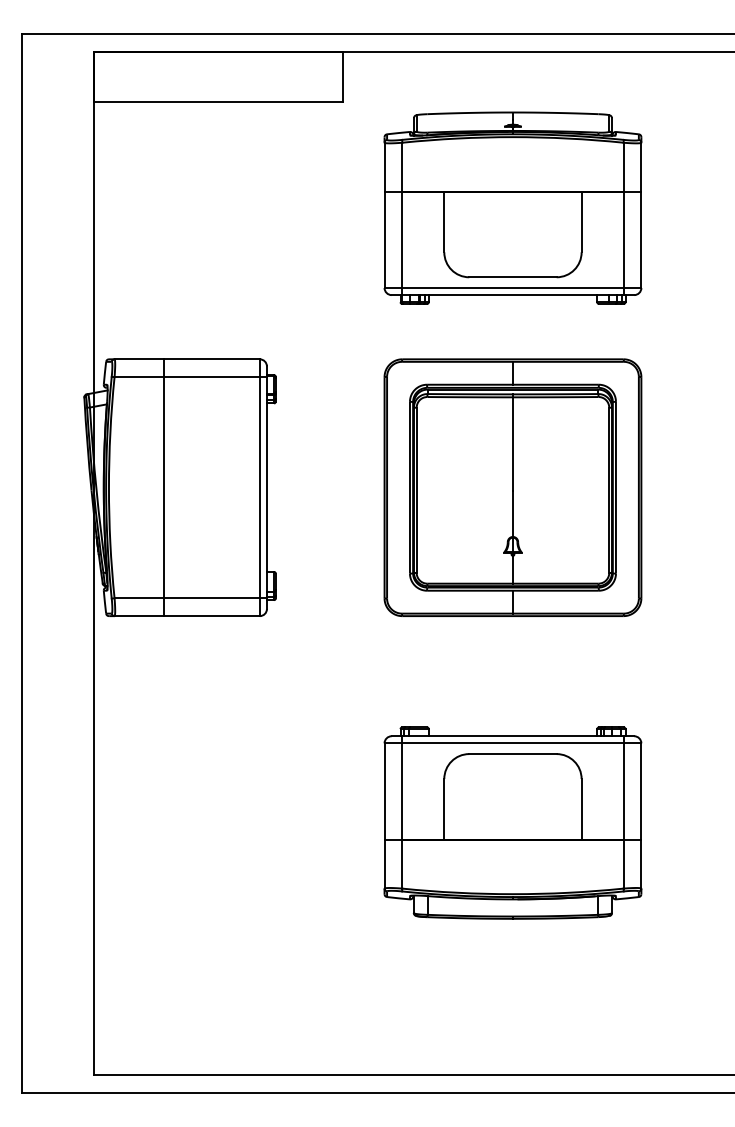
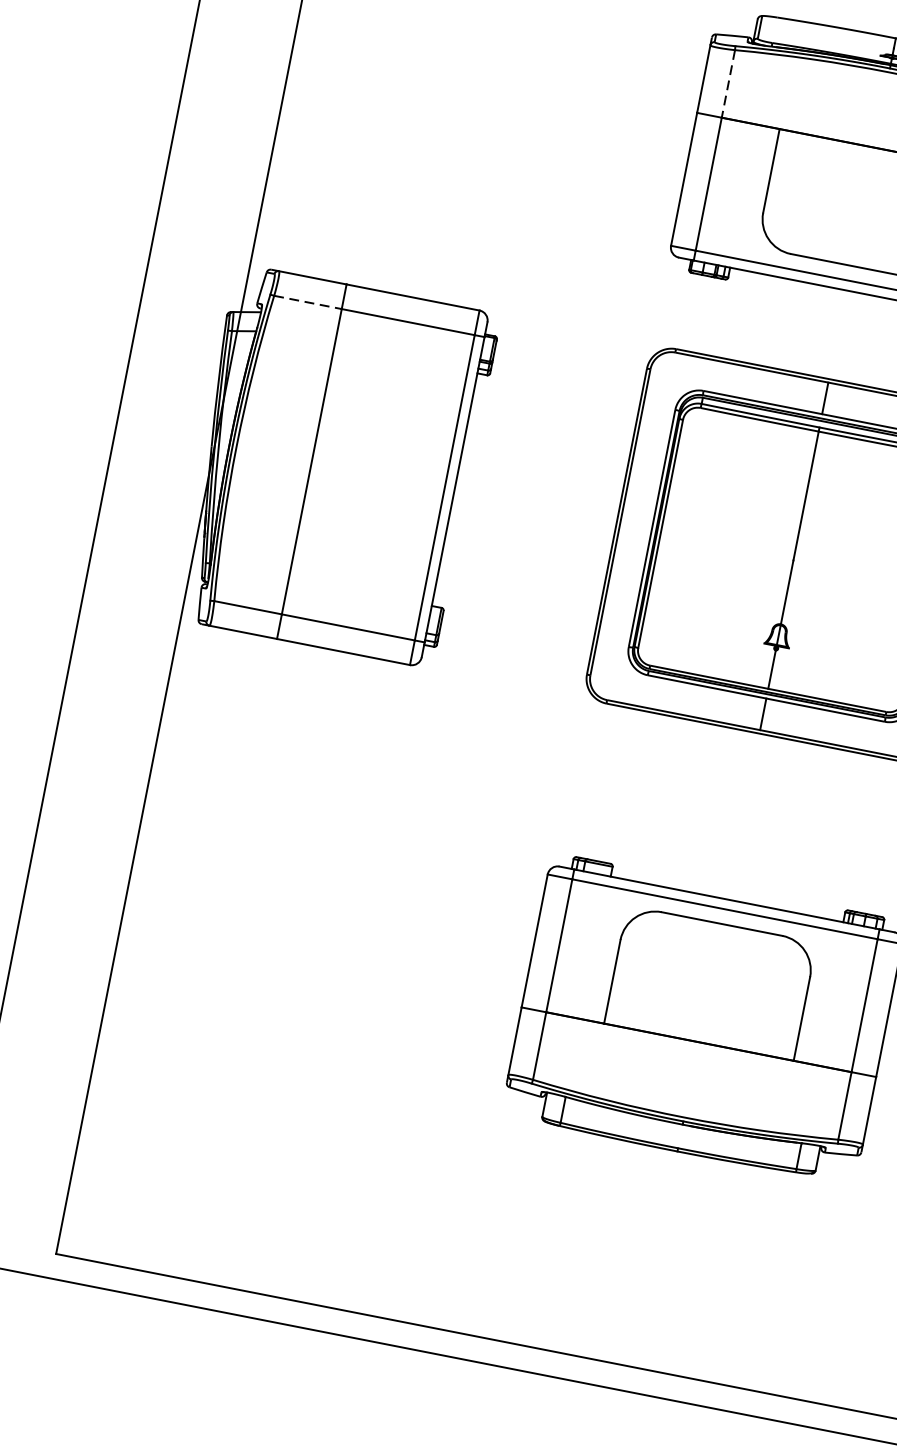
line: (402, 167) -> (728, 84), solid -> dashed
line: (139, 377) -> (308, 303), solid -> dashed

